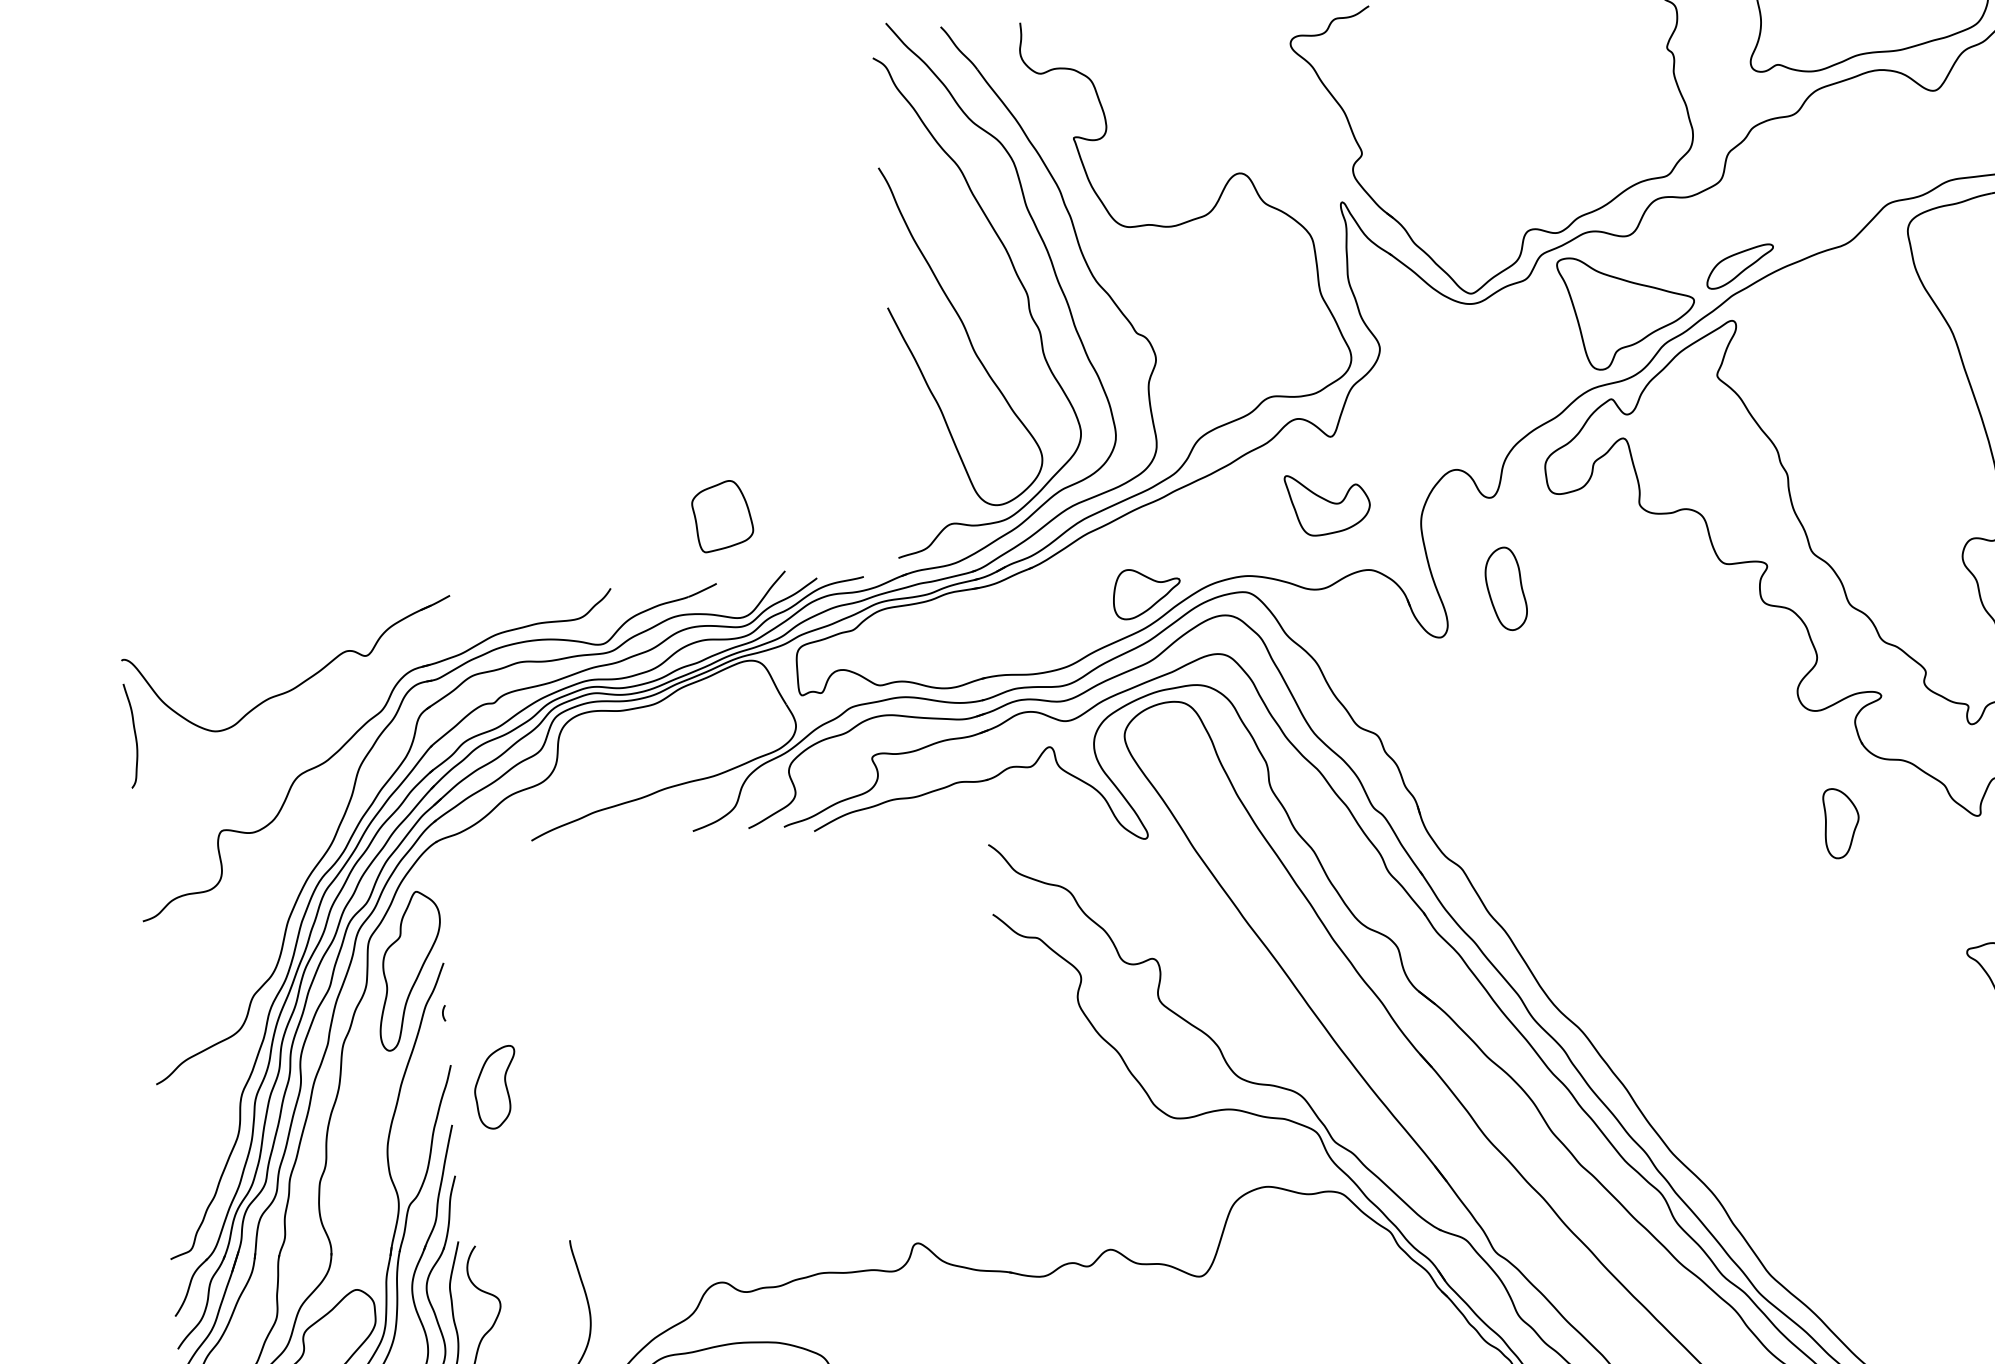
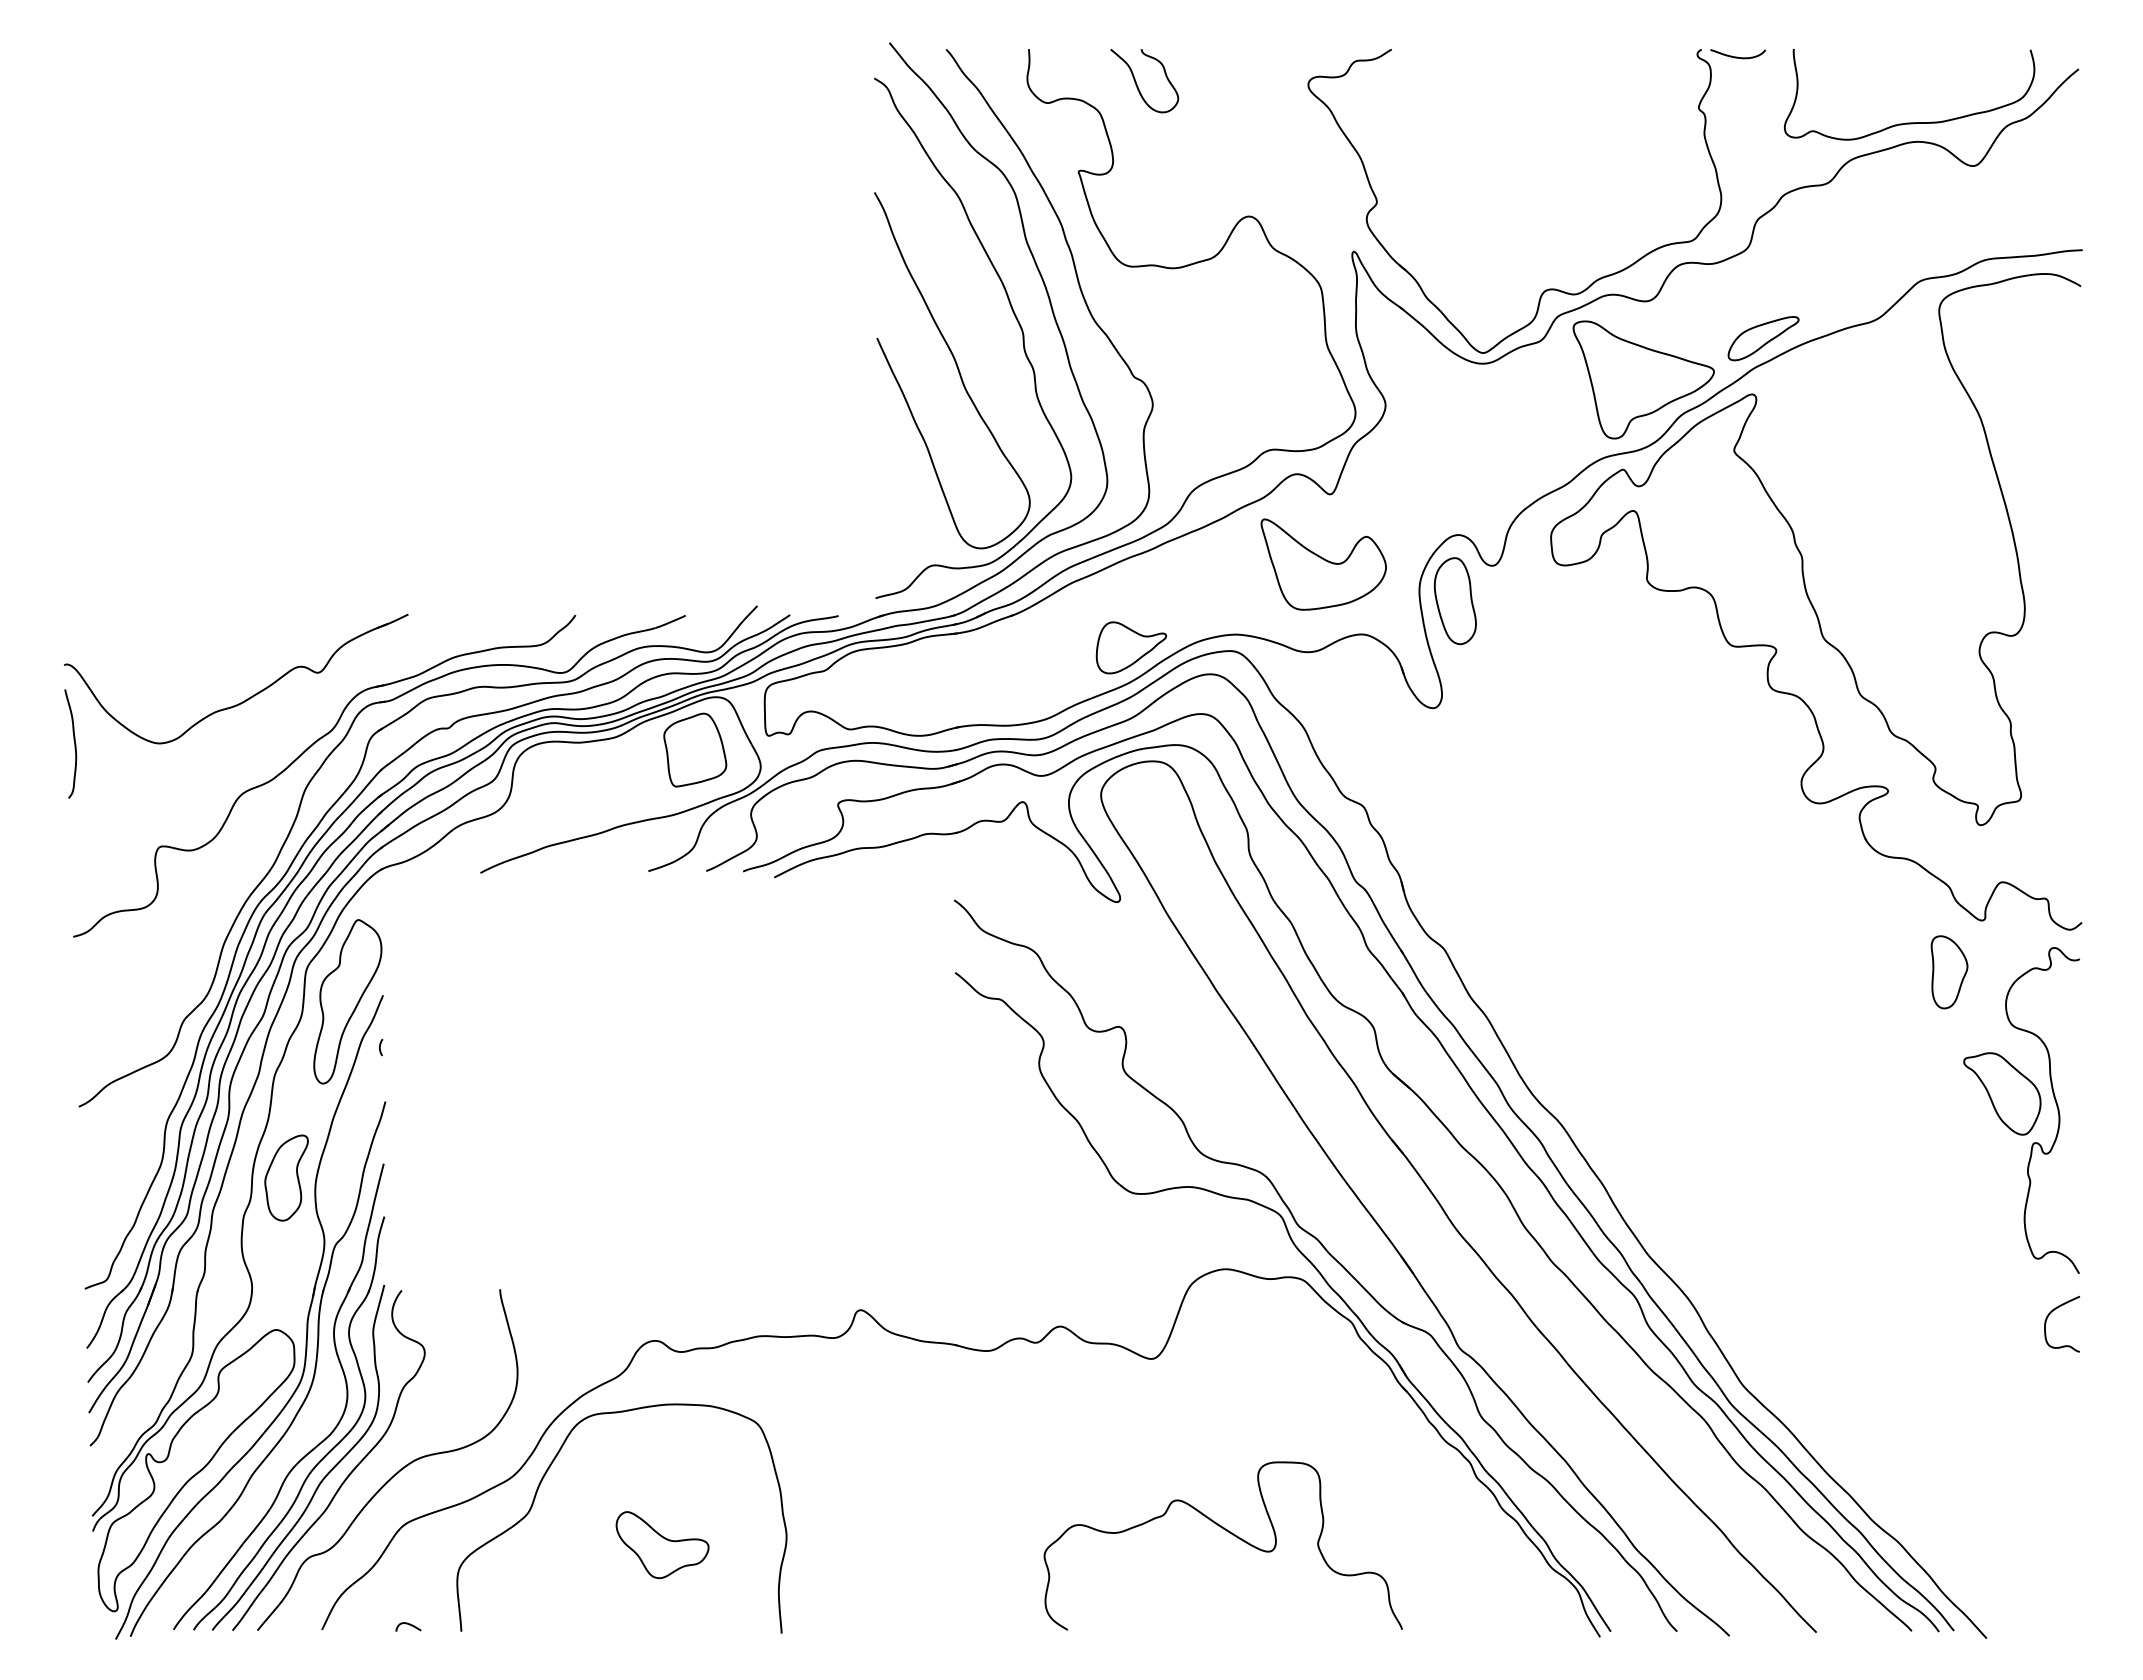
curve: (1126, 51) -> (1137, 84), added
part: (1327, 504) -> (1323, 564), size x1.43
part: (722, 515) -> (695, 749), moved
part: (1505, 589) -> (1454, 601), moved
part: (1841, 823) -> (1949, 972), moved
part: (495, 1086) -> (286, 1177), moved

